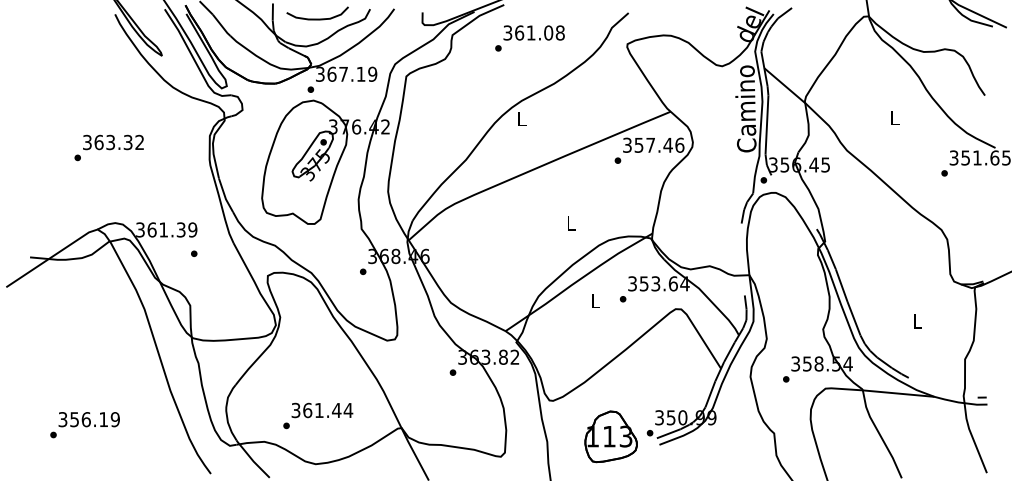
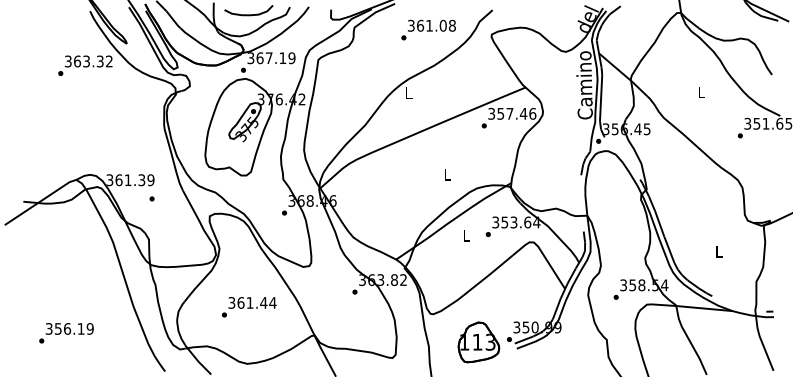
text: (529, 38) -> (428, 30), moved
text: (108, 147) -> (84, 65), moved
text: (318, 415) -> (249, 306), moved

